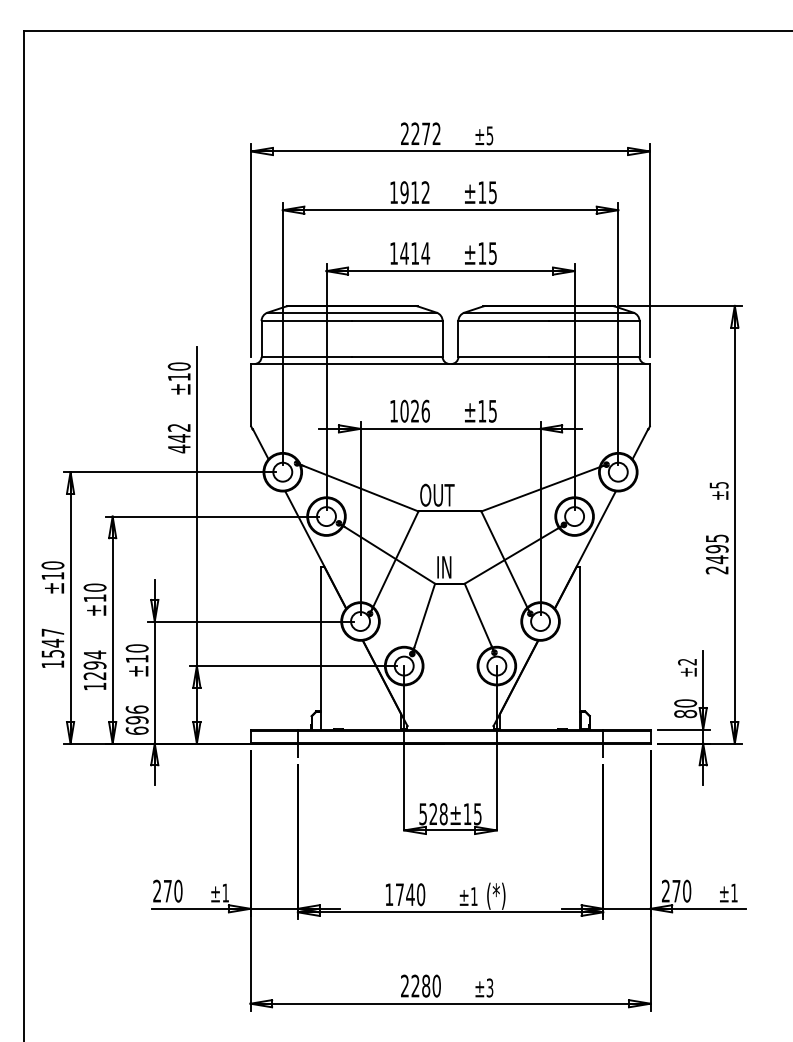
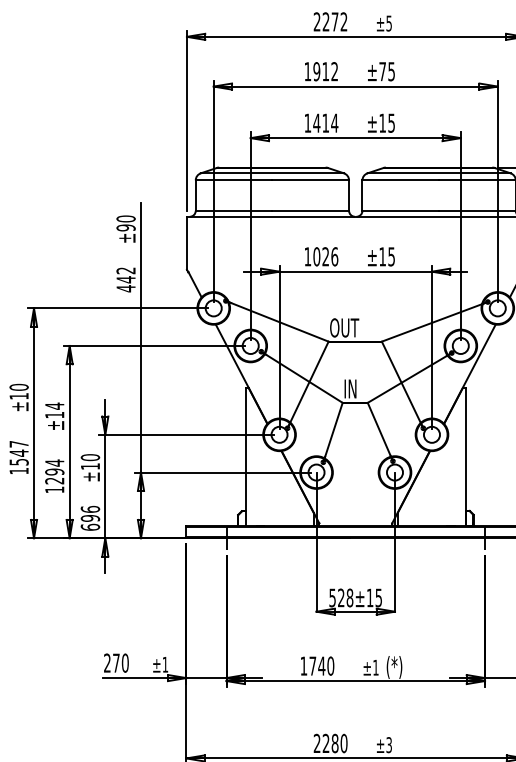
text: (482, 192) -> (382, 71), ±15 -> ±75
text: (178, 377) -> (125, 228), ±10 -> ±90
text: (94, 587) -> (54, 406), ±10 -> ±14

